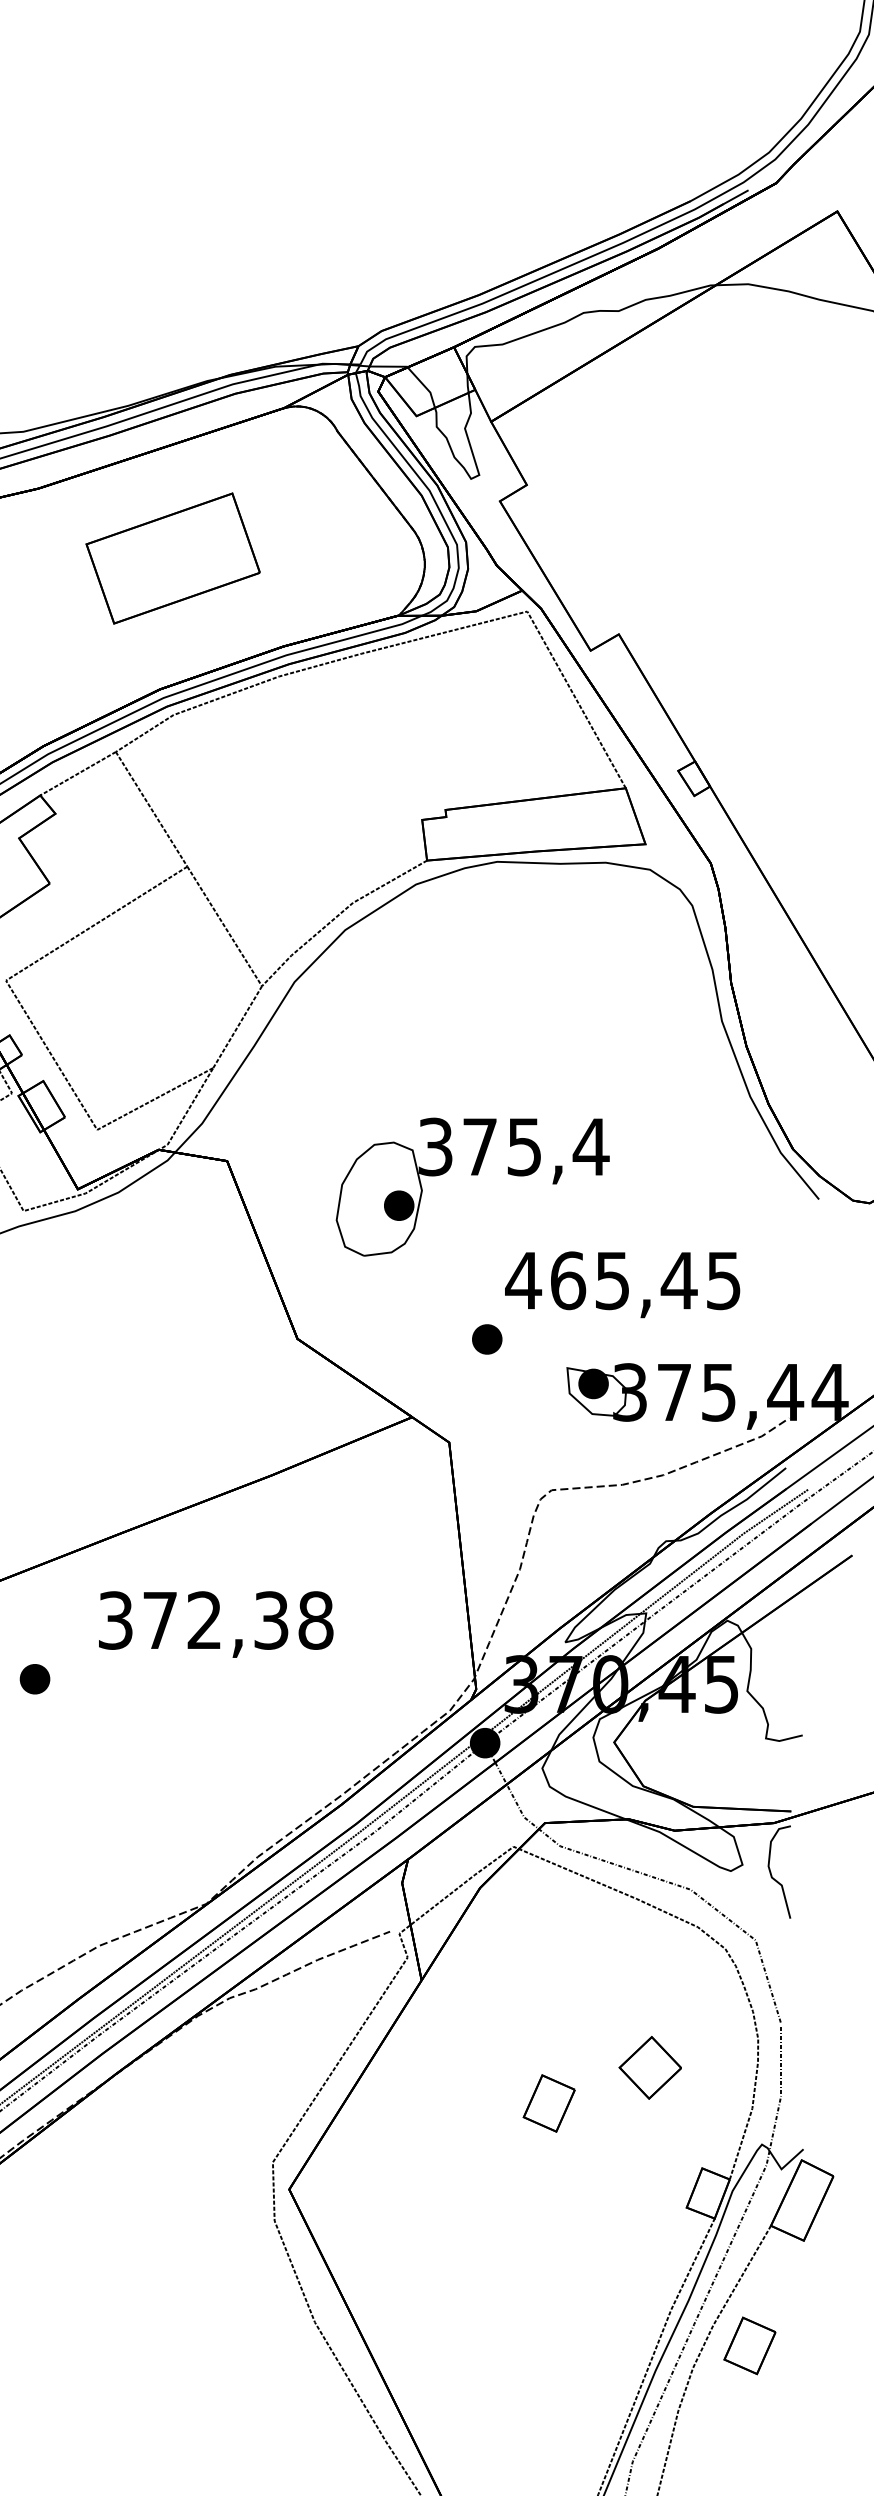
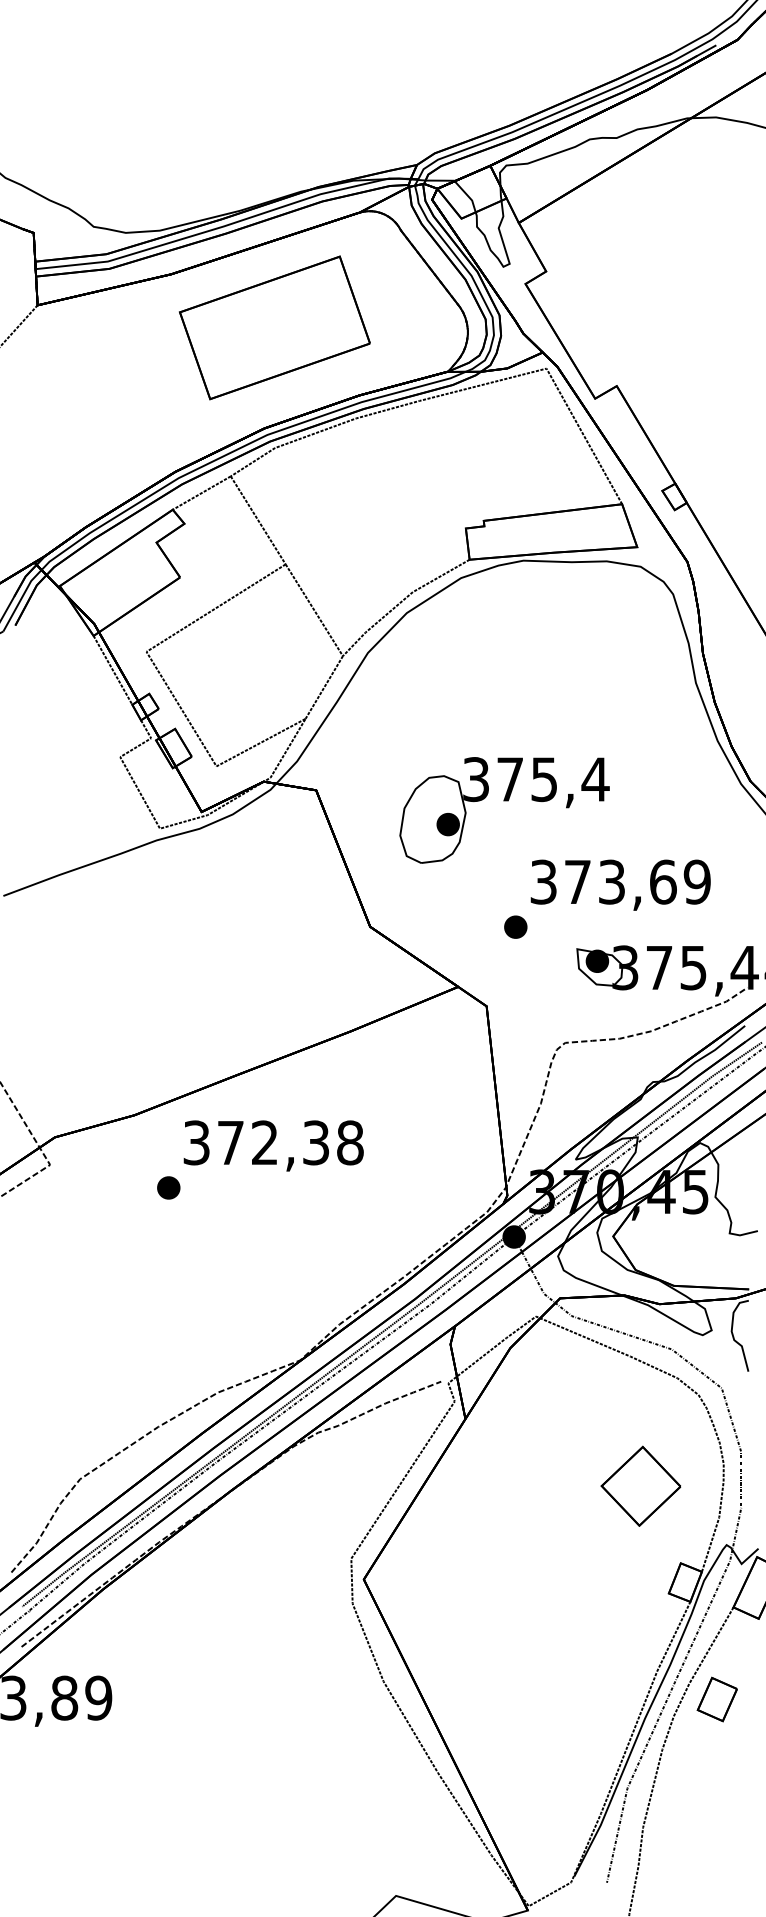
part: (172, 557) -> (274, 327), size x1.43
text: (622, 1279) -> (619, 881), 465,45 -> 373,69
text: (215, 1623) -> (273, 1145), moved
part: (649, 2066) -> (640, 1485), size x1.67
part: (548, 2103) -> (562, 1513), removed

